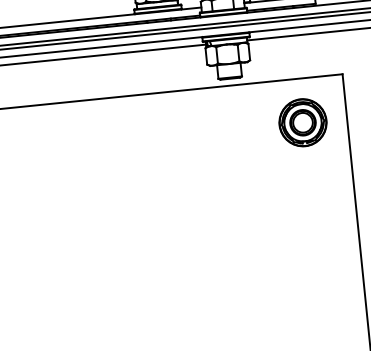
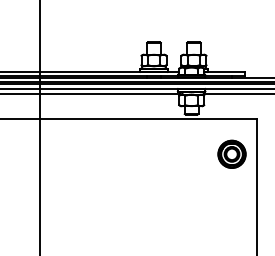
part: (301, 121) -> (231, 153), moved

